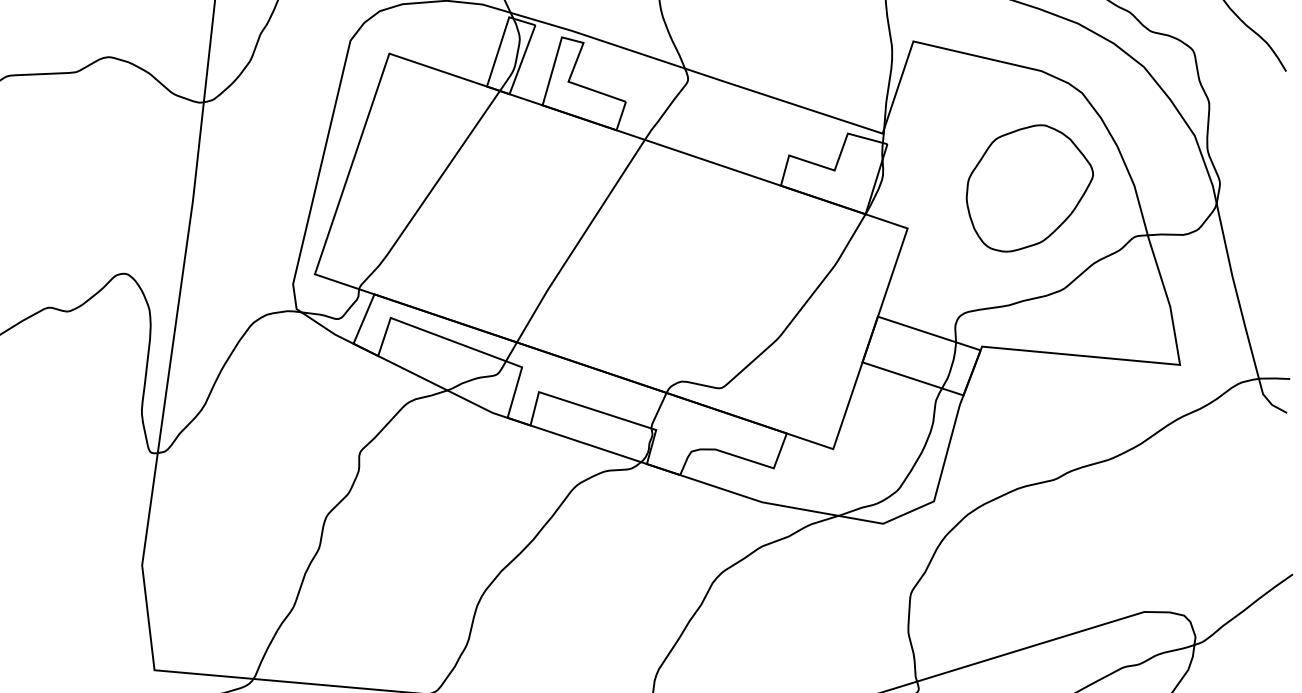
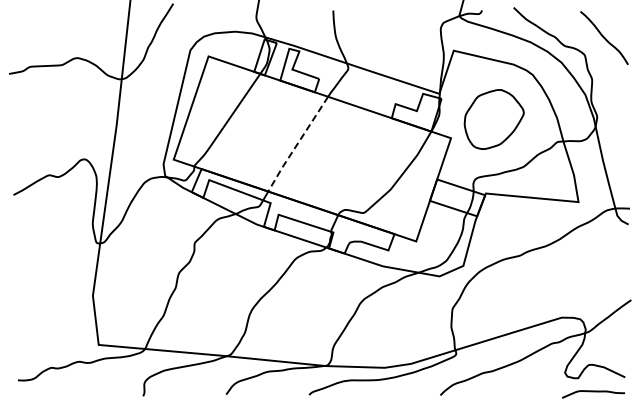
part: (1028, 188) -> (493, 119), moved
line: (579, 241) -> (297, 144), solid -> dashed

